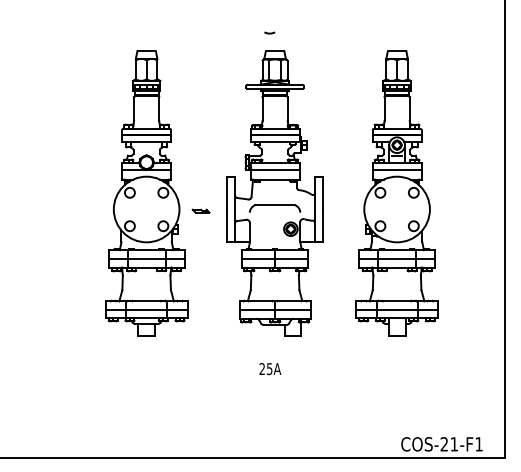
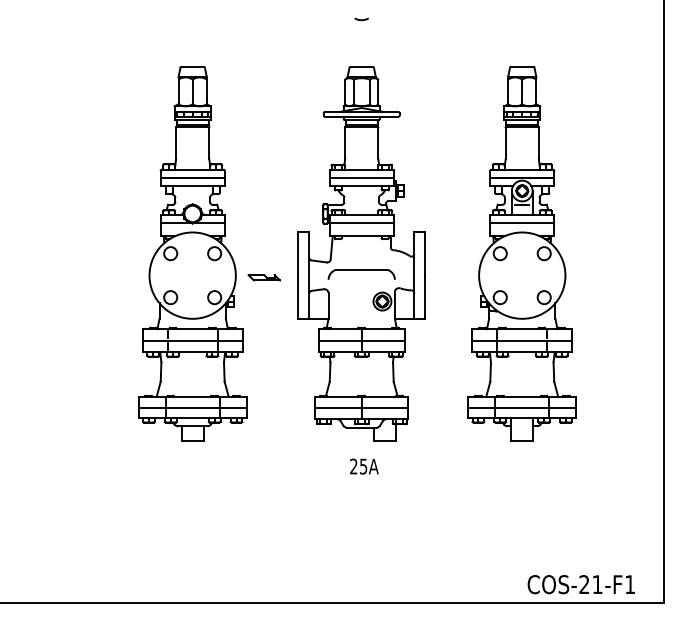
arc: (269, 33) -> (361, 19), moved
part: (201, 210) -> (264, 277), size x1.43
text: (270, 369) -> (364, 466), moved

